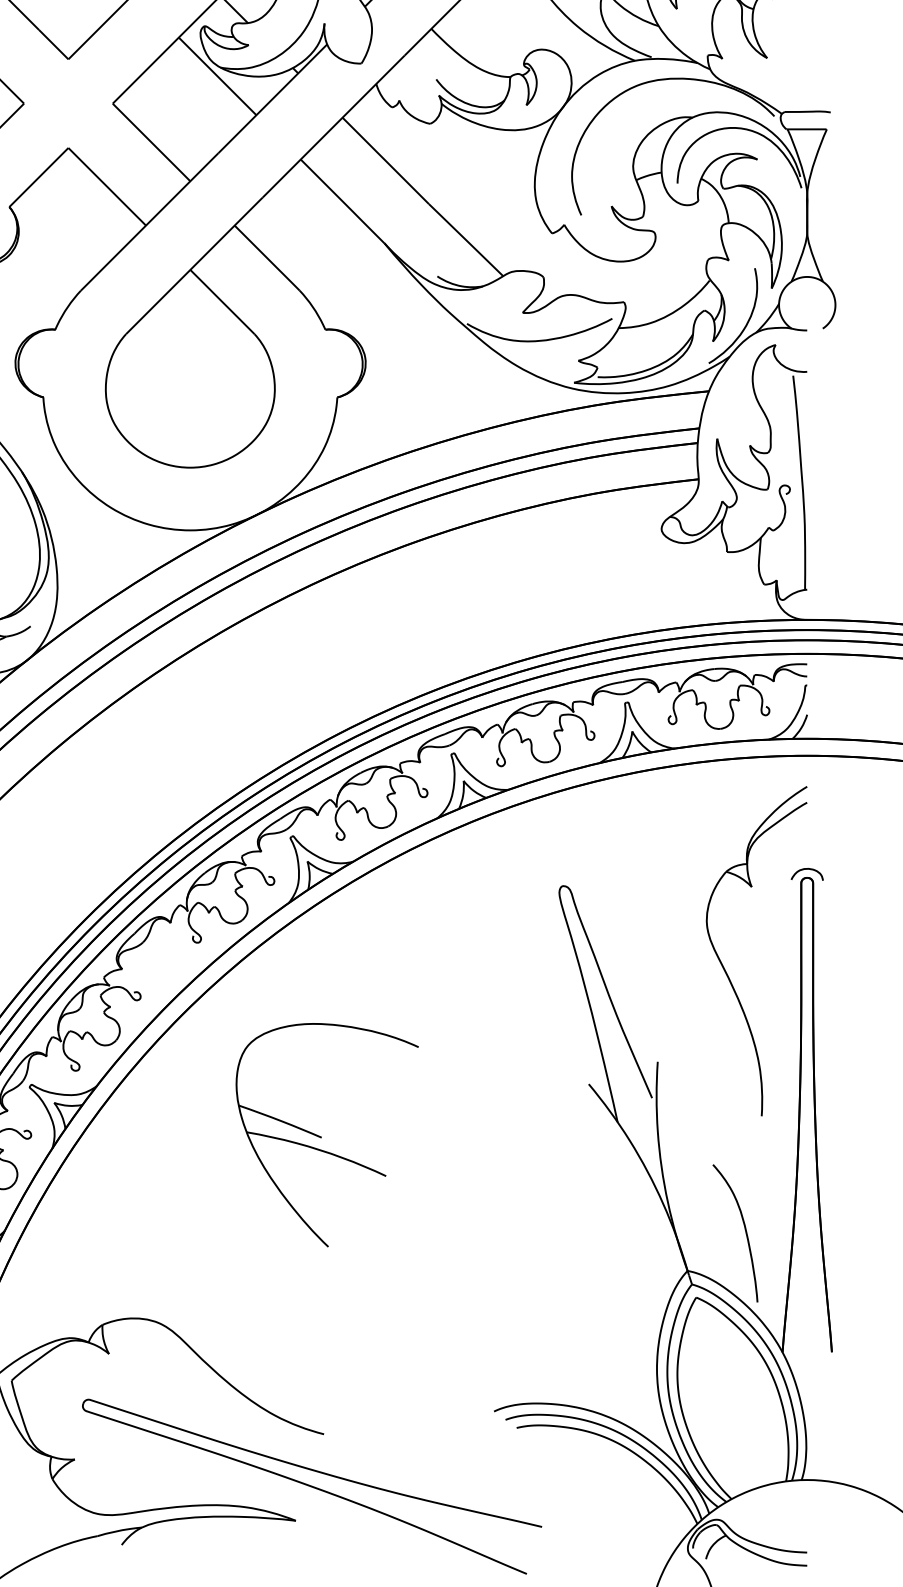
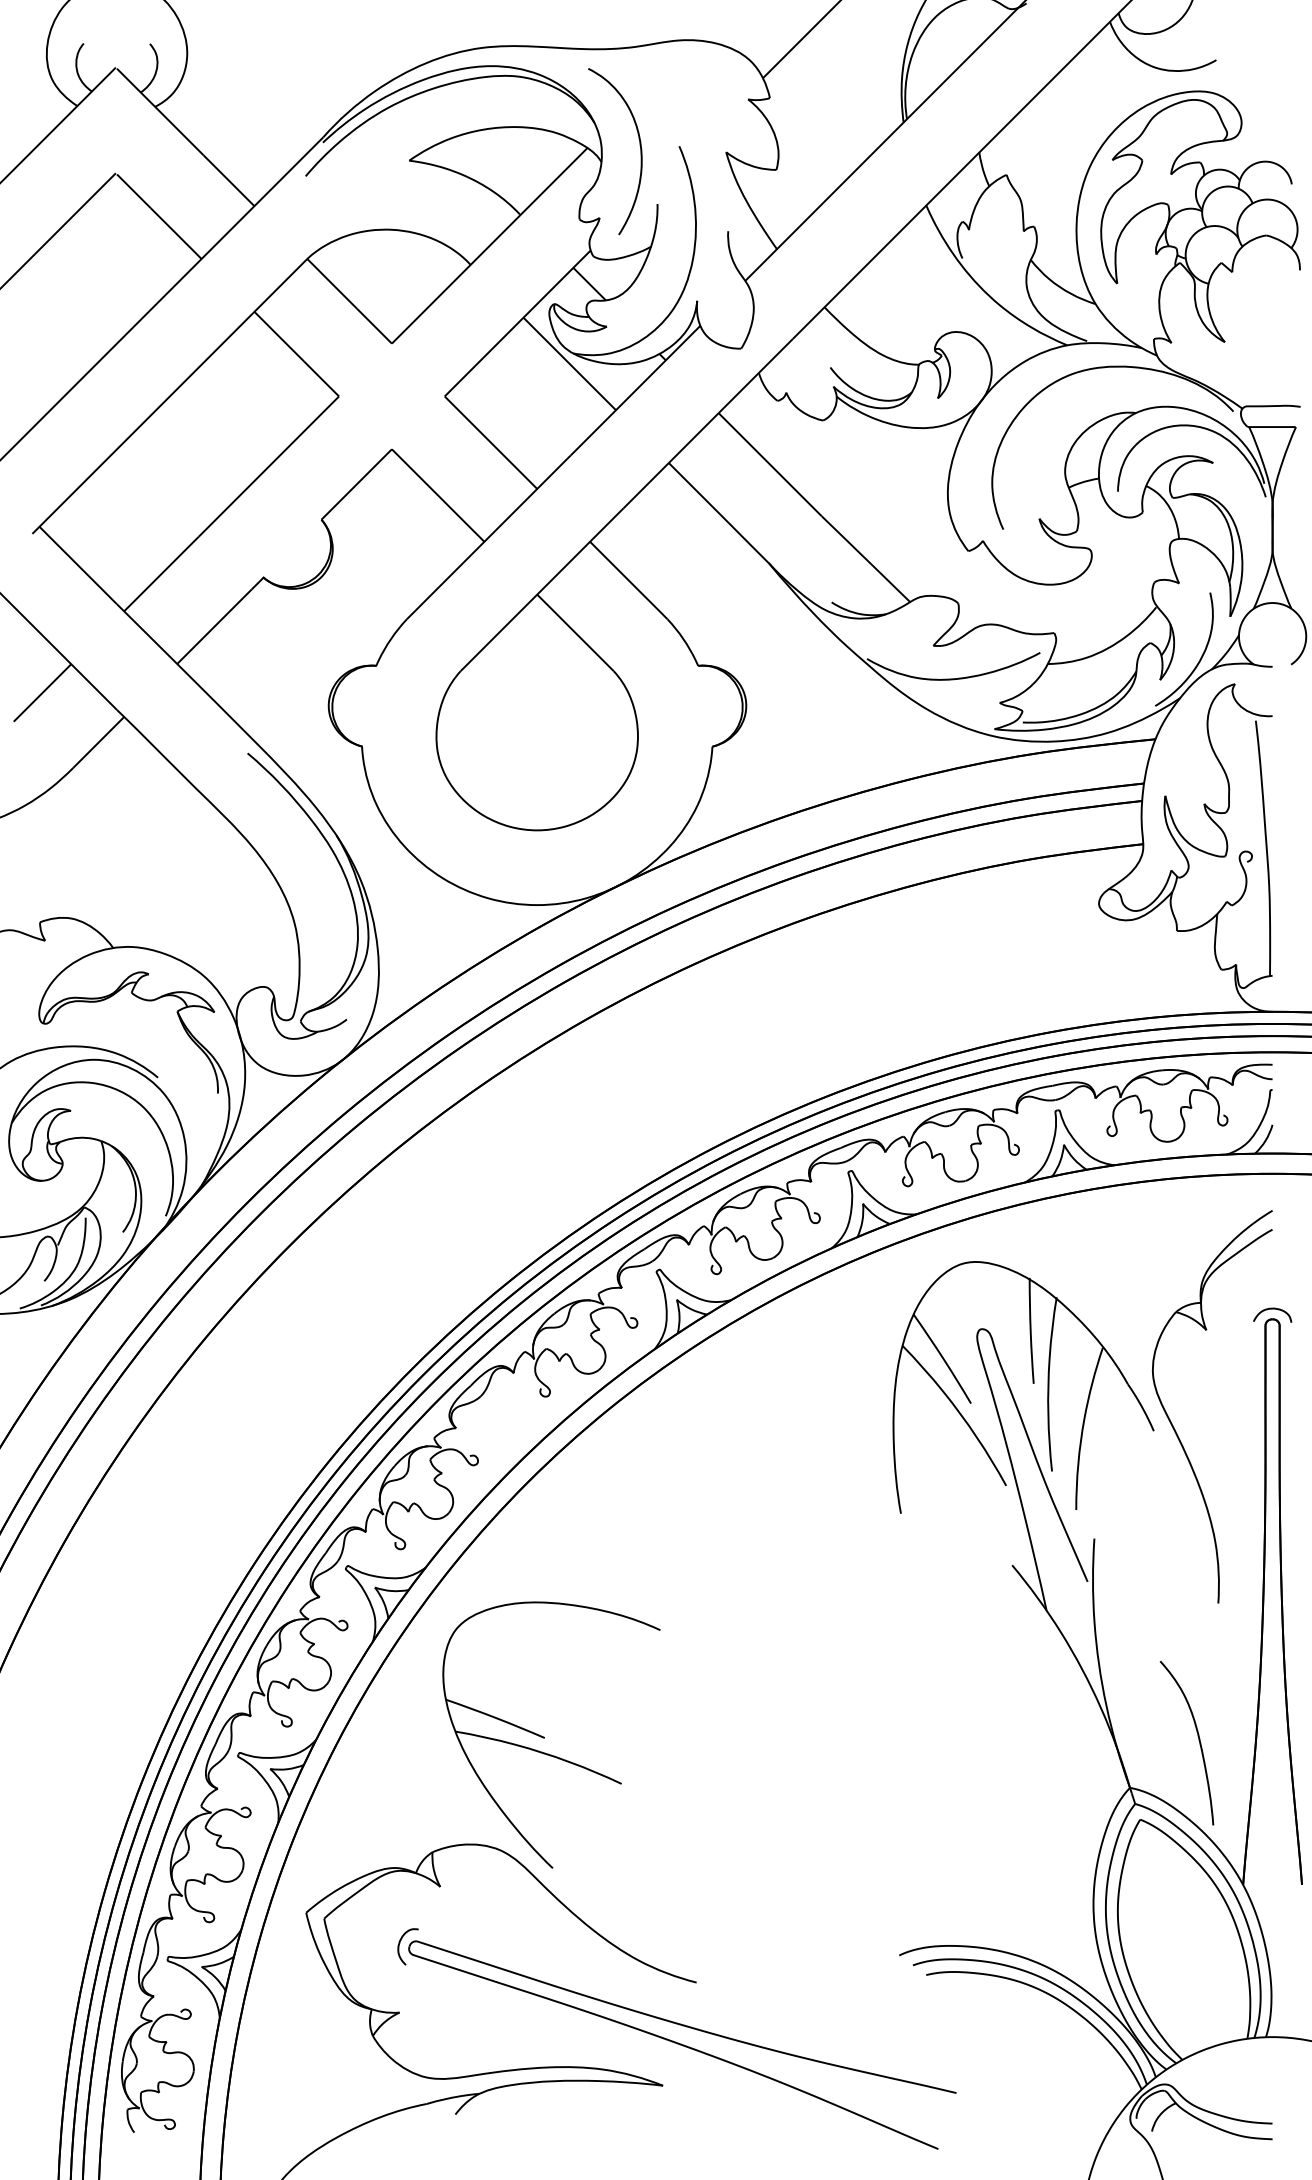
part: (605, 931) -> (1032, 1383), added
part: (321, 1136) -> (544, 1736), moved
curve: (75, 1401) -> (400, 1943), added

